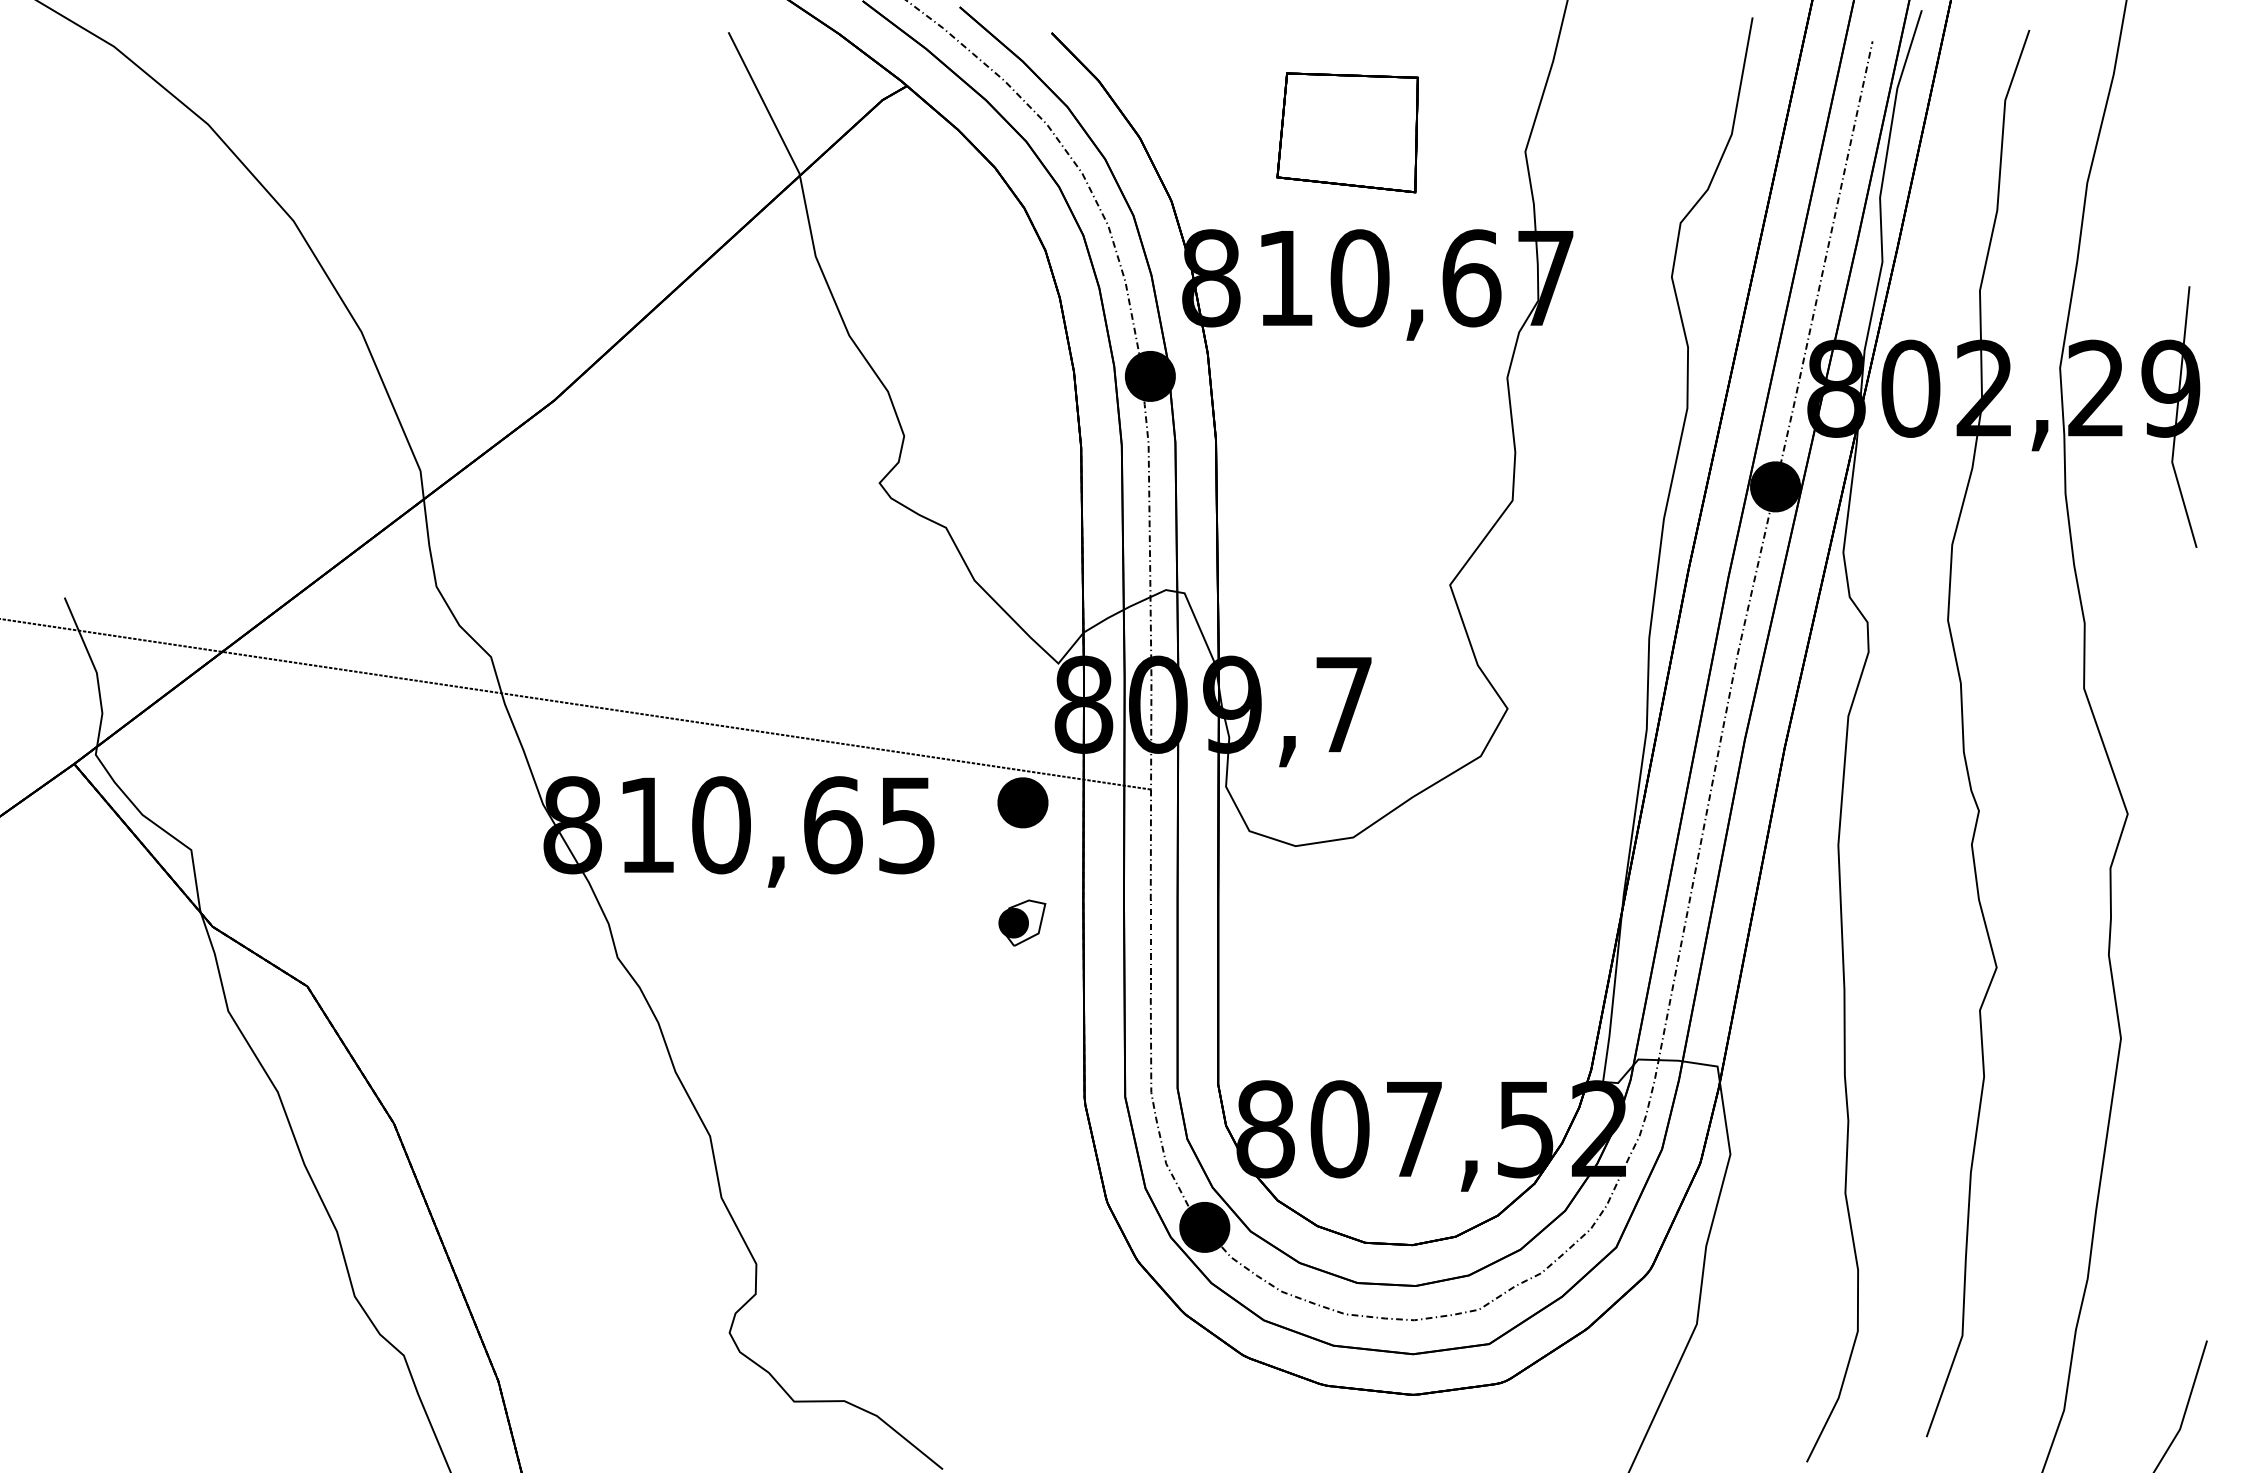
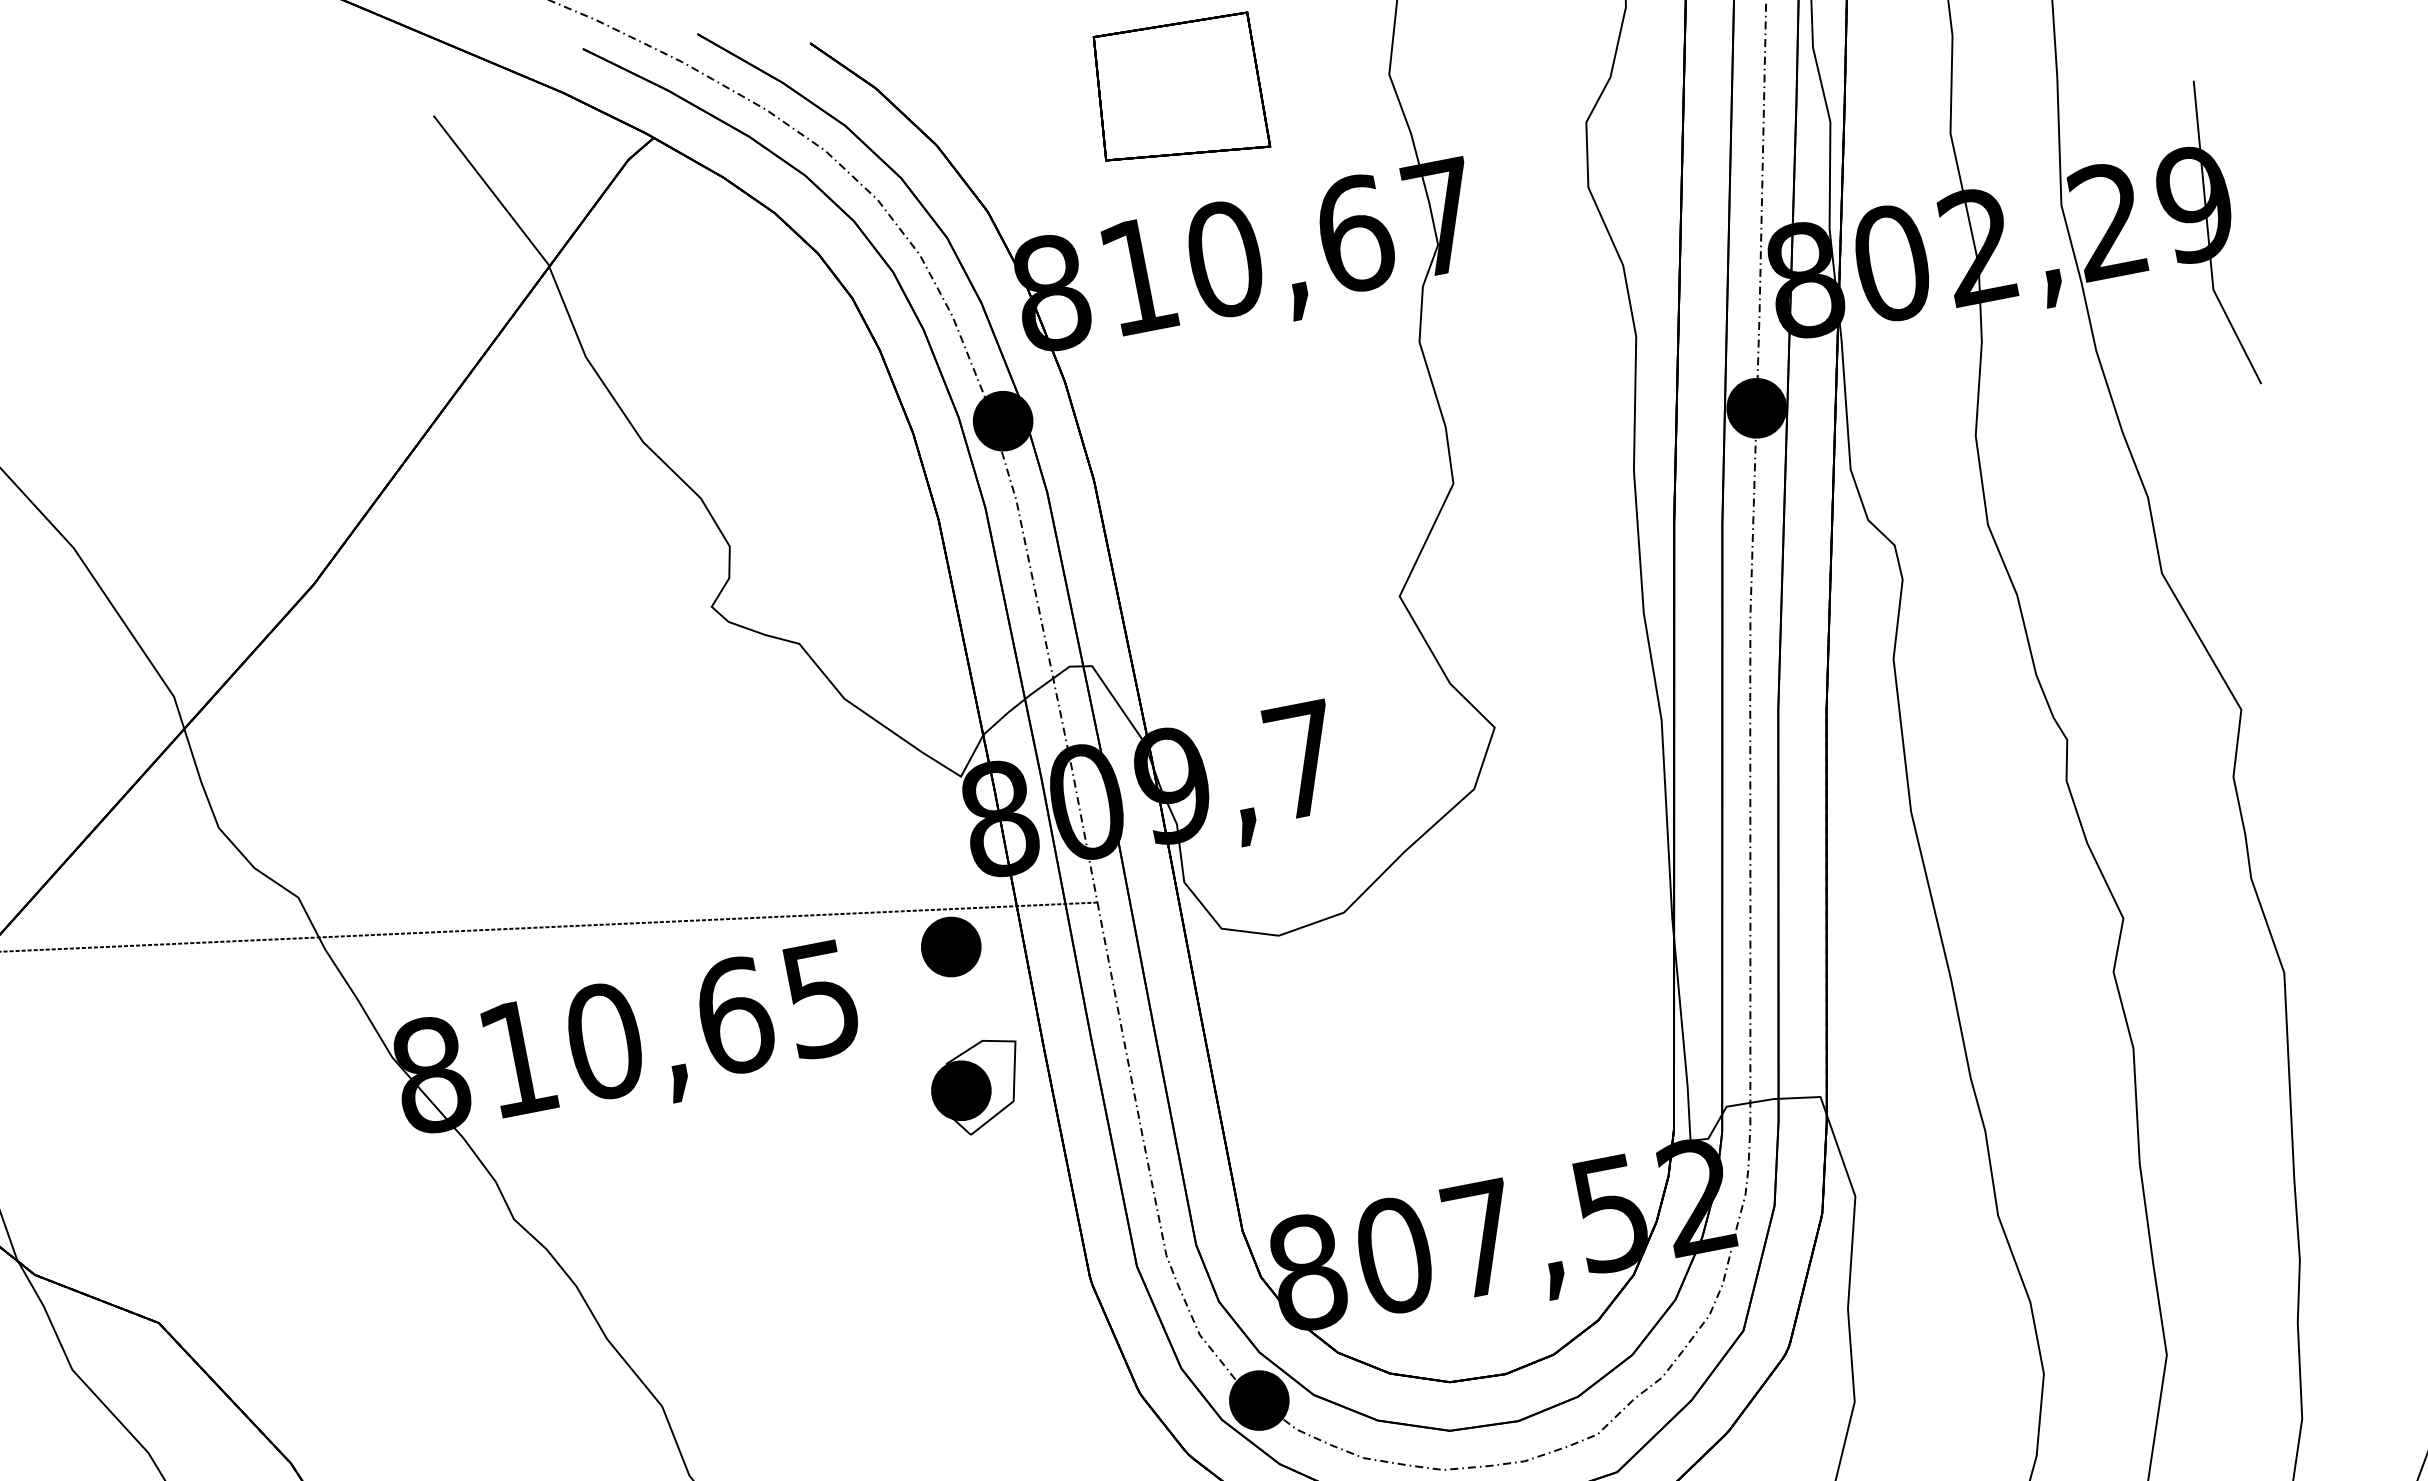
part: (1021, 922) -> (976, 1086), size x1.67

